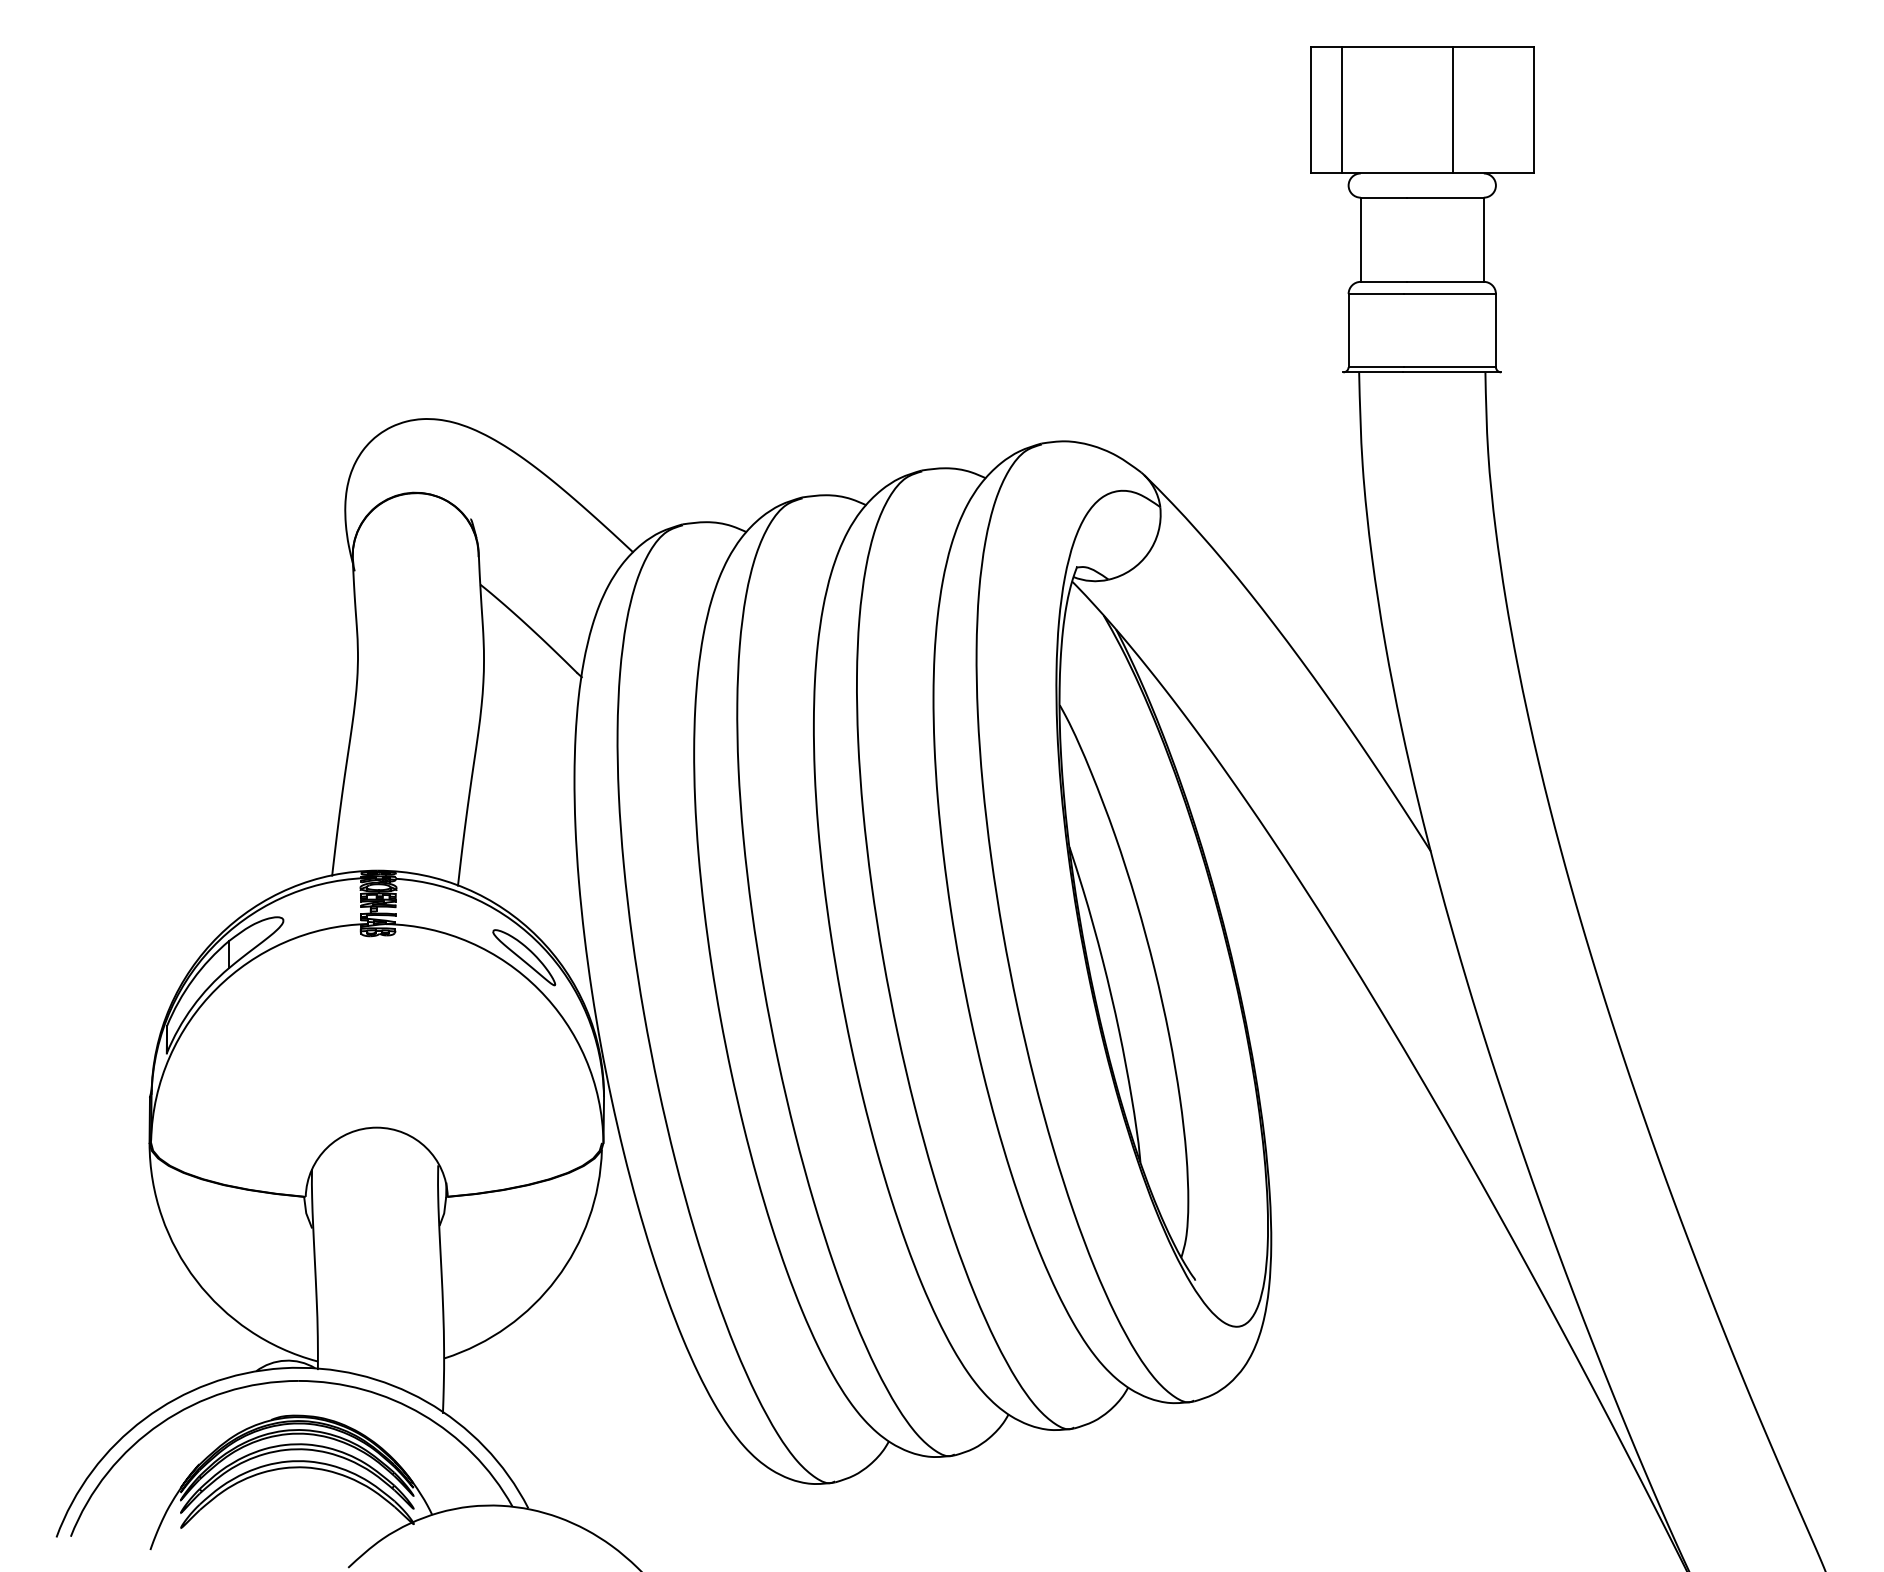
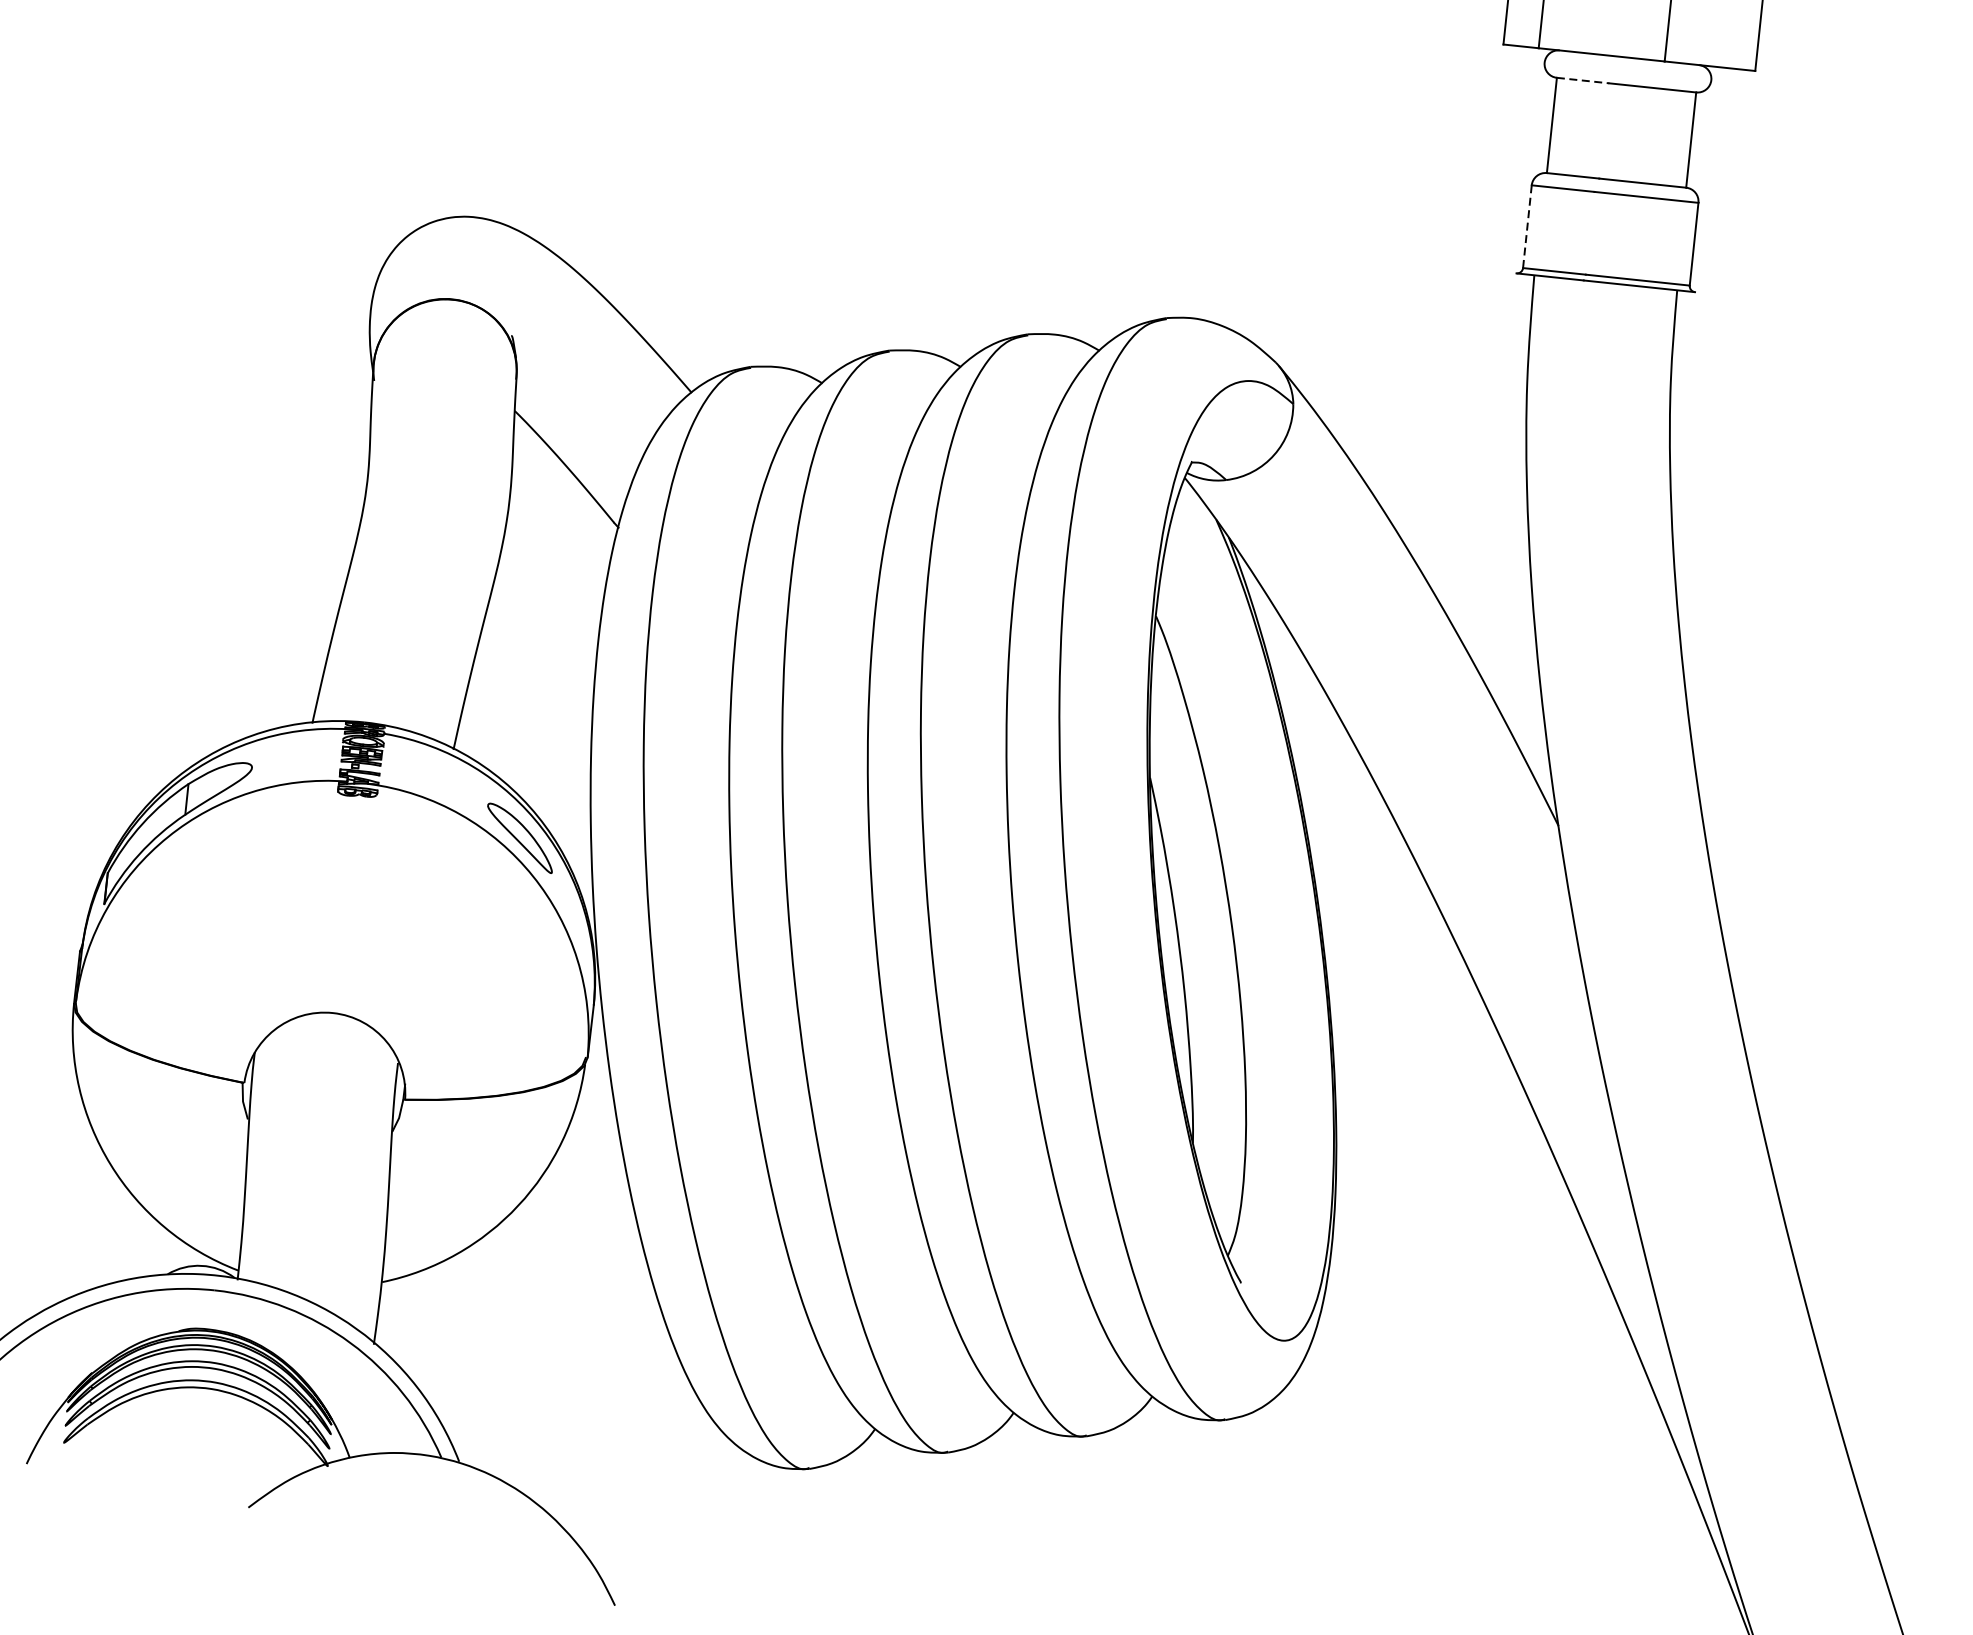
line: (1384, 197) -> (1583, 80), solid -> dashed
line: (1348, 330) -> (1527, 226), solid -> dashed

